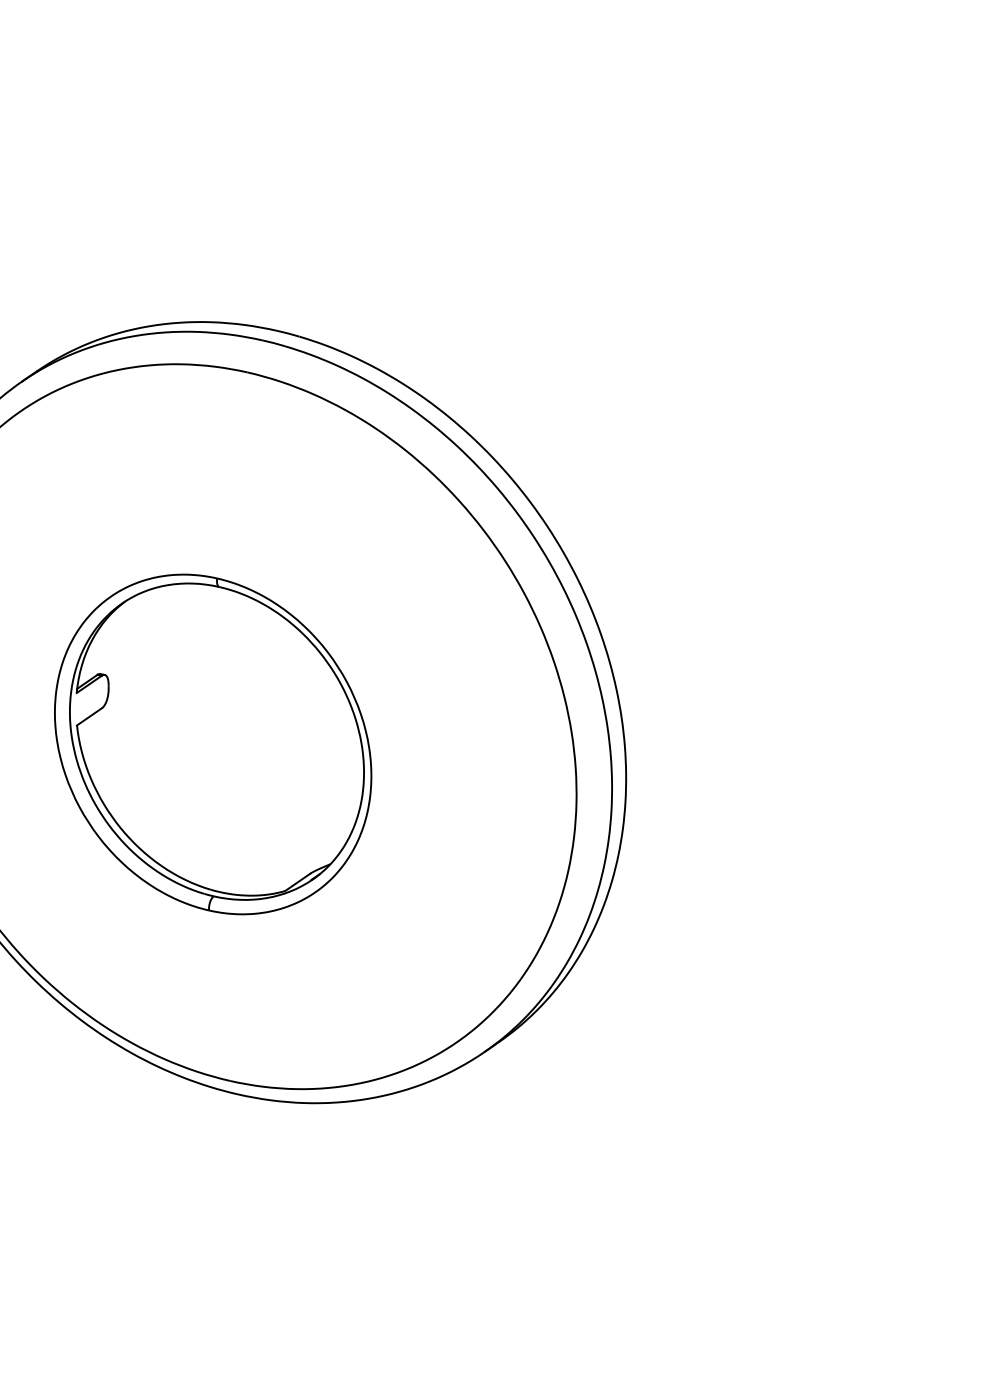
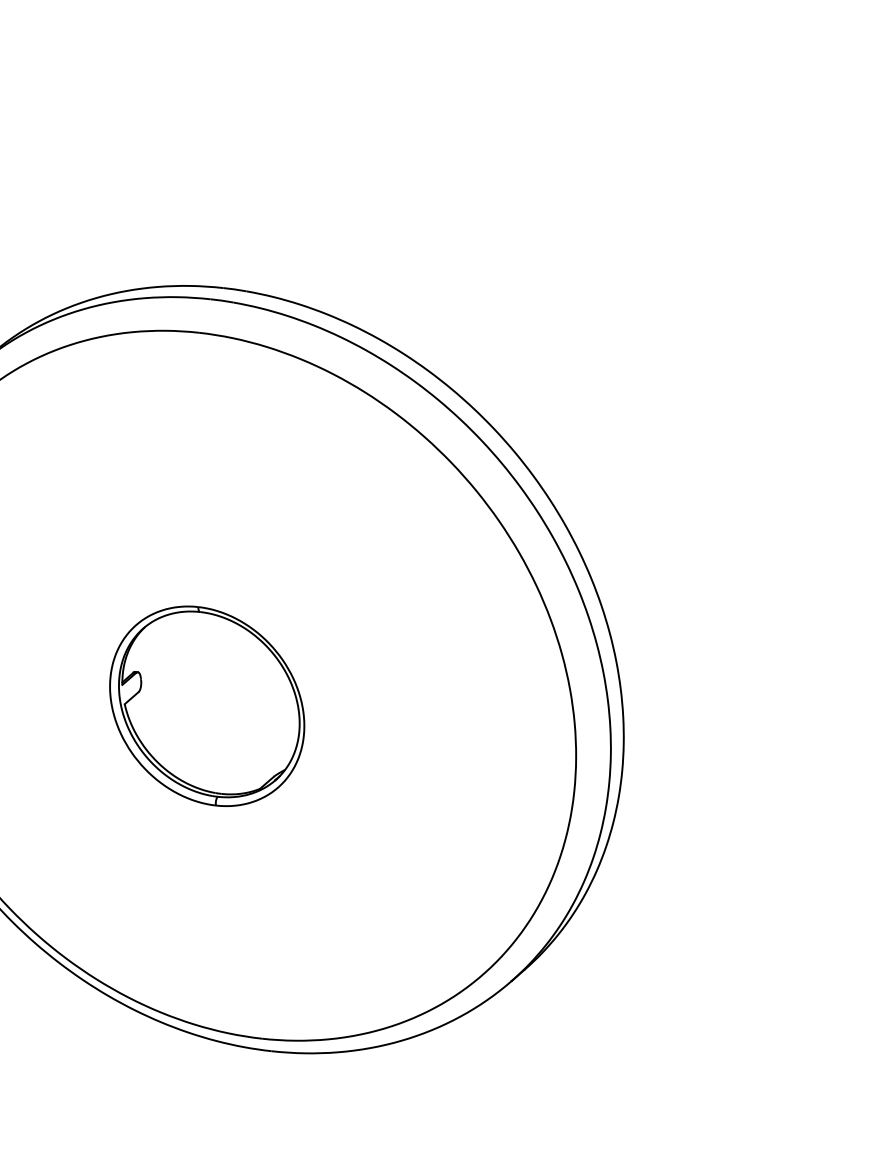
part: (213, 744) -> (207, 706), size x0.6

